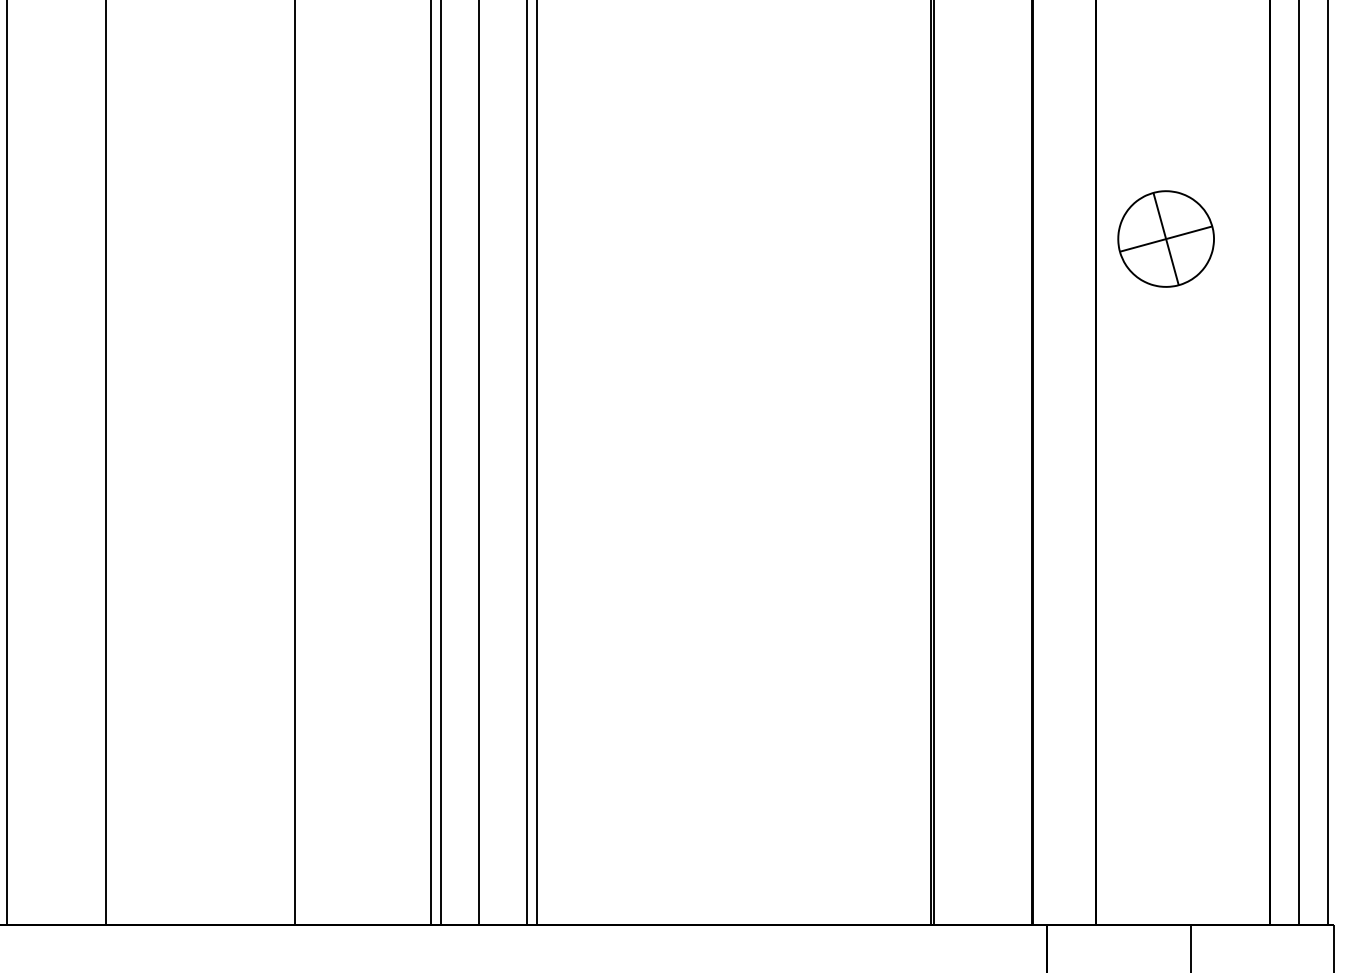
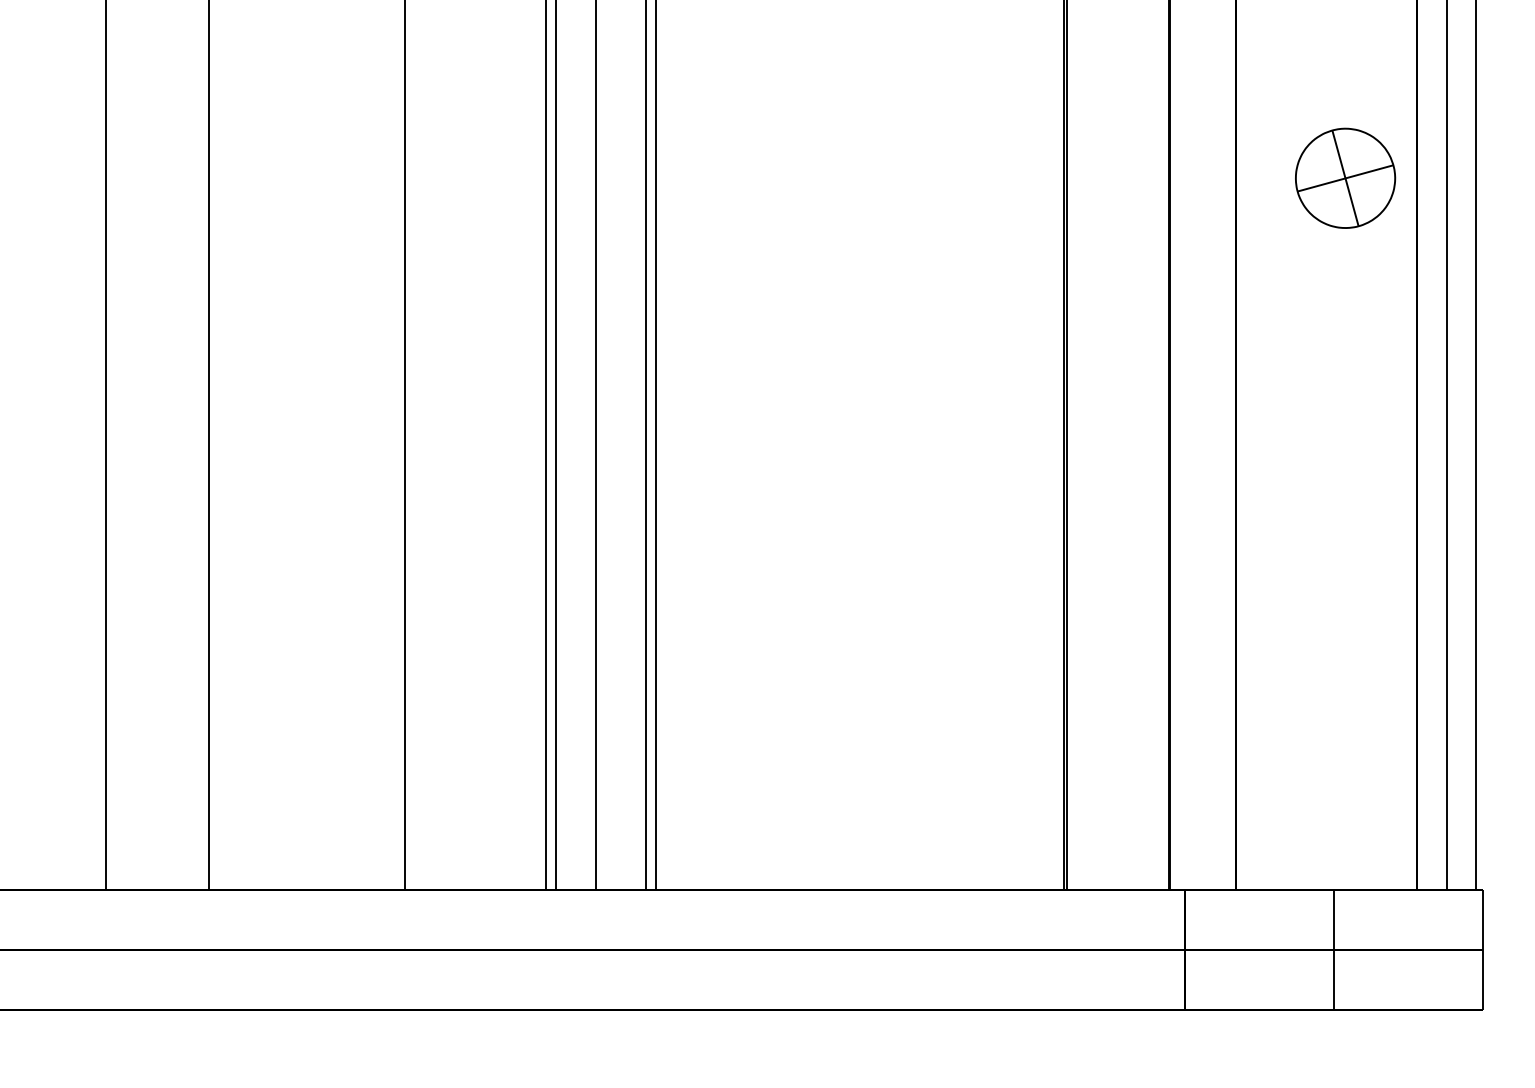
part: (1166, 238) -> (1345, 177), moved

